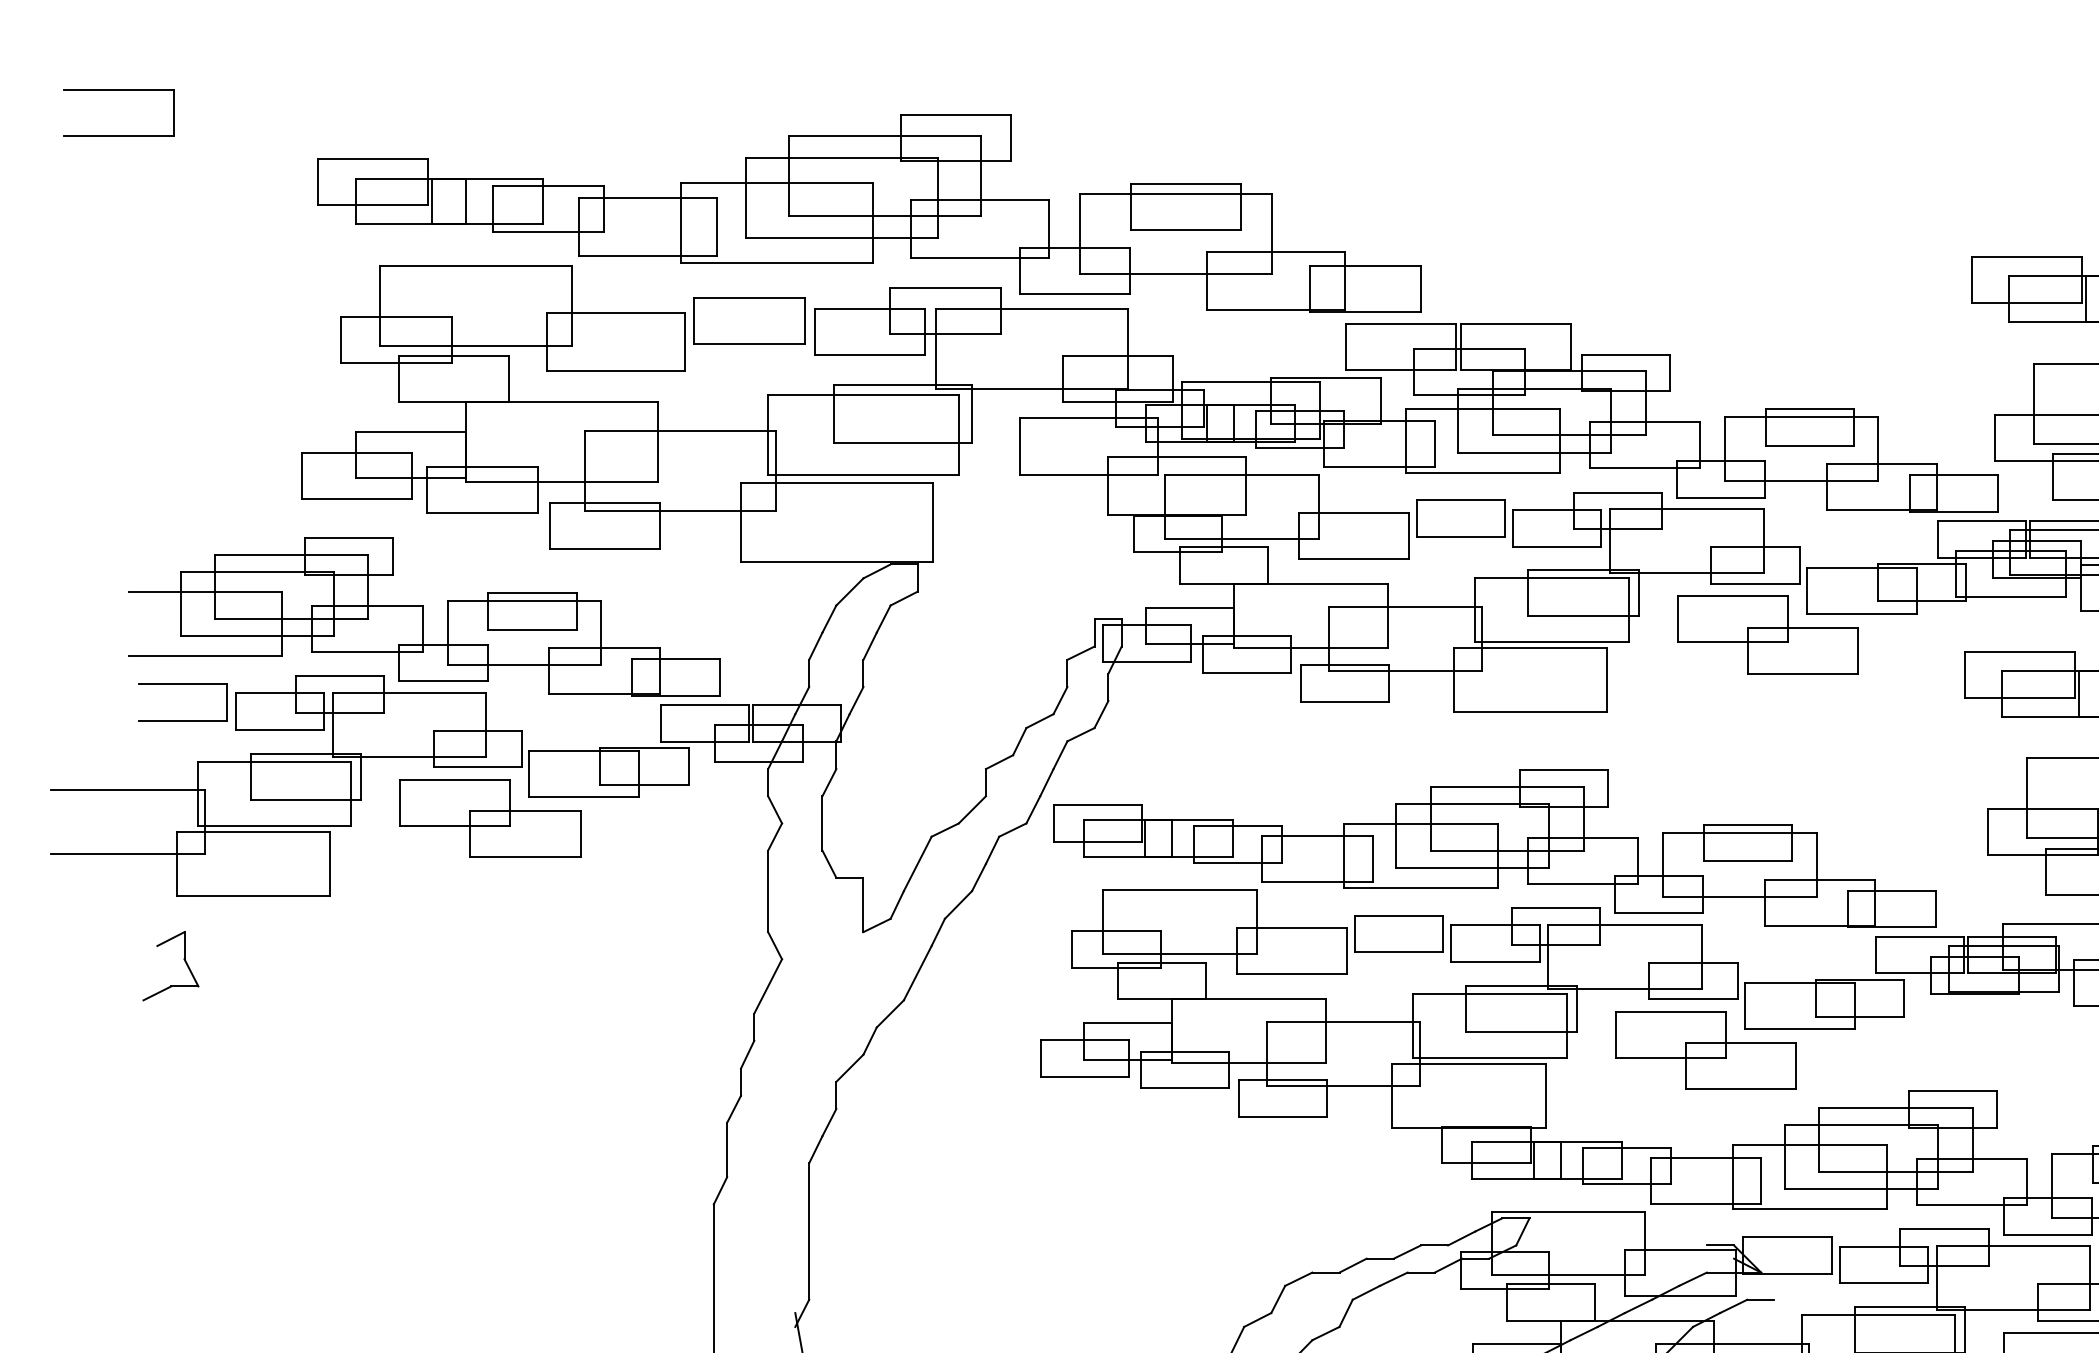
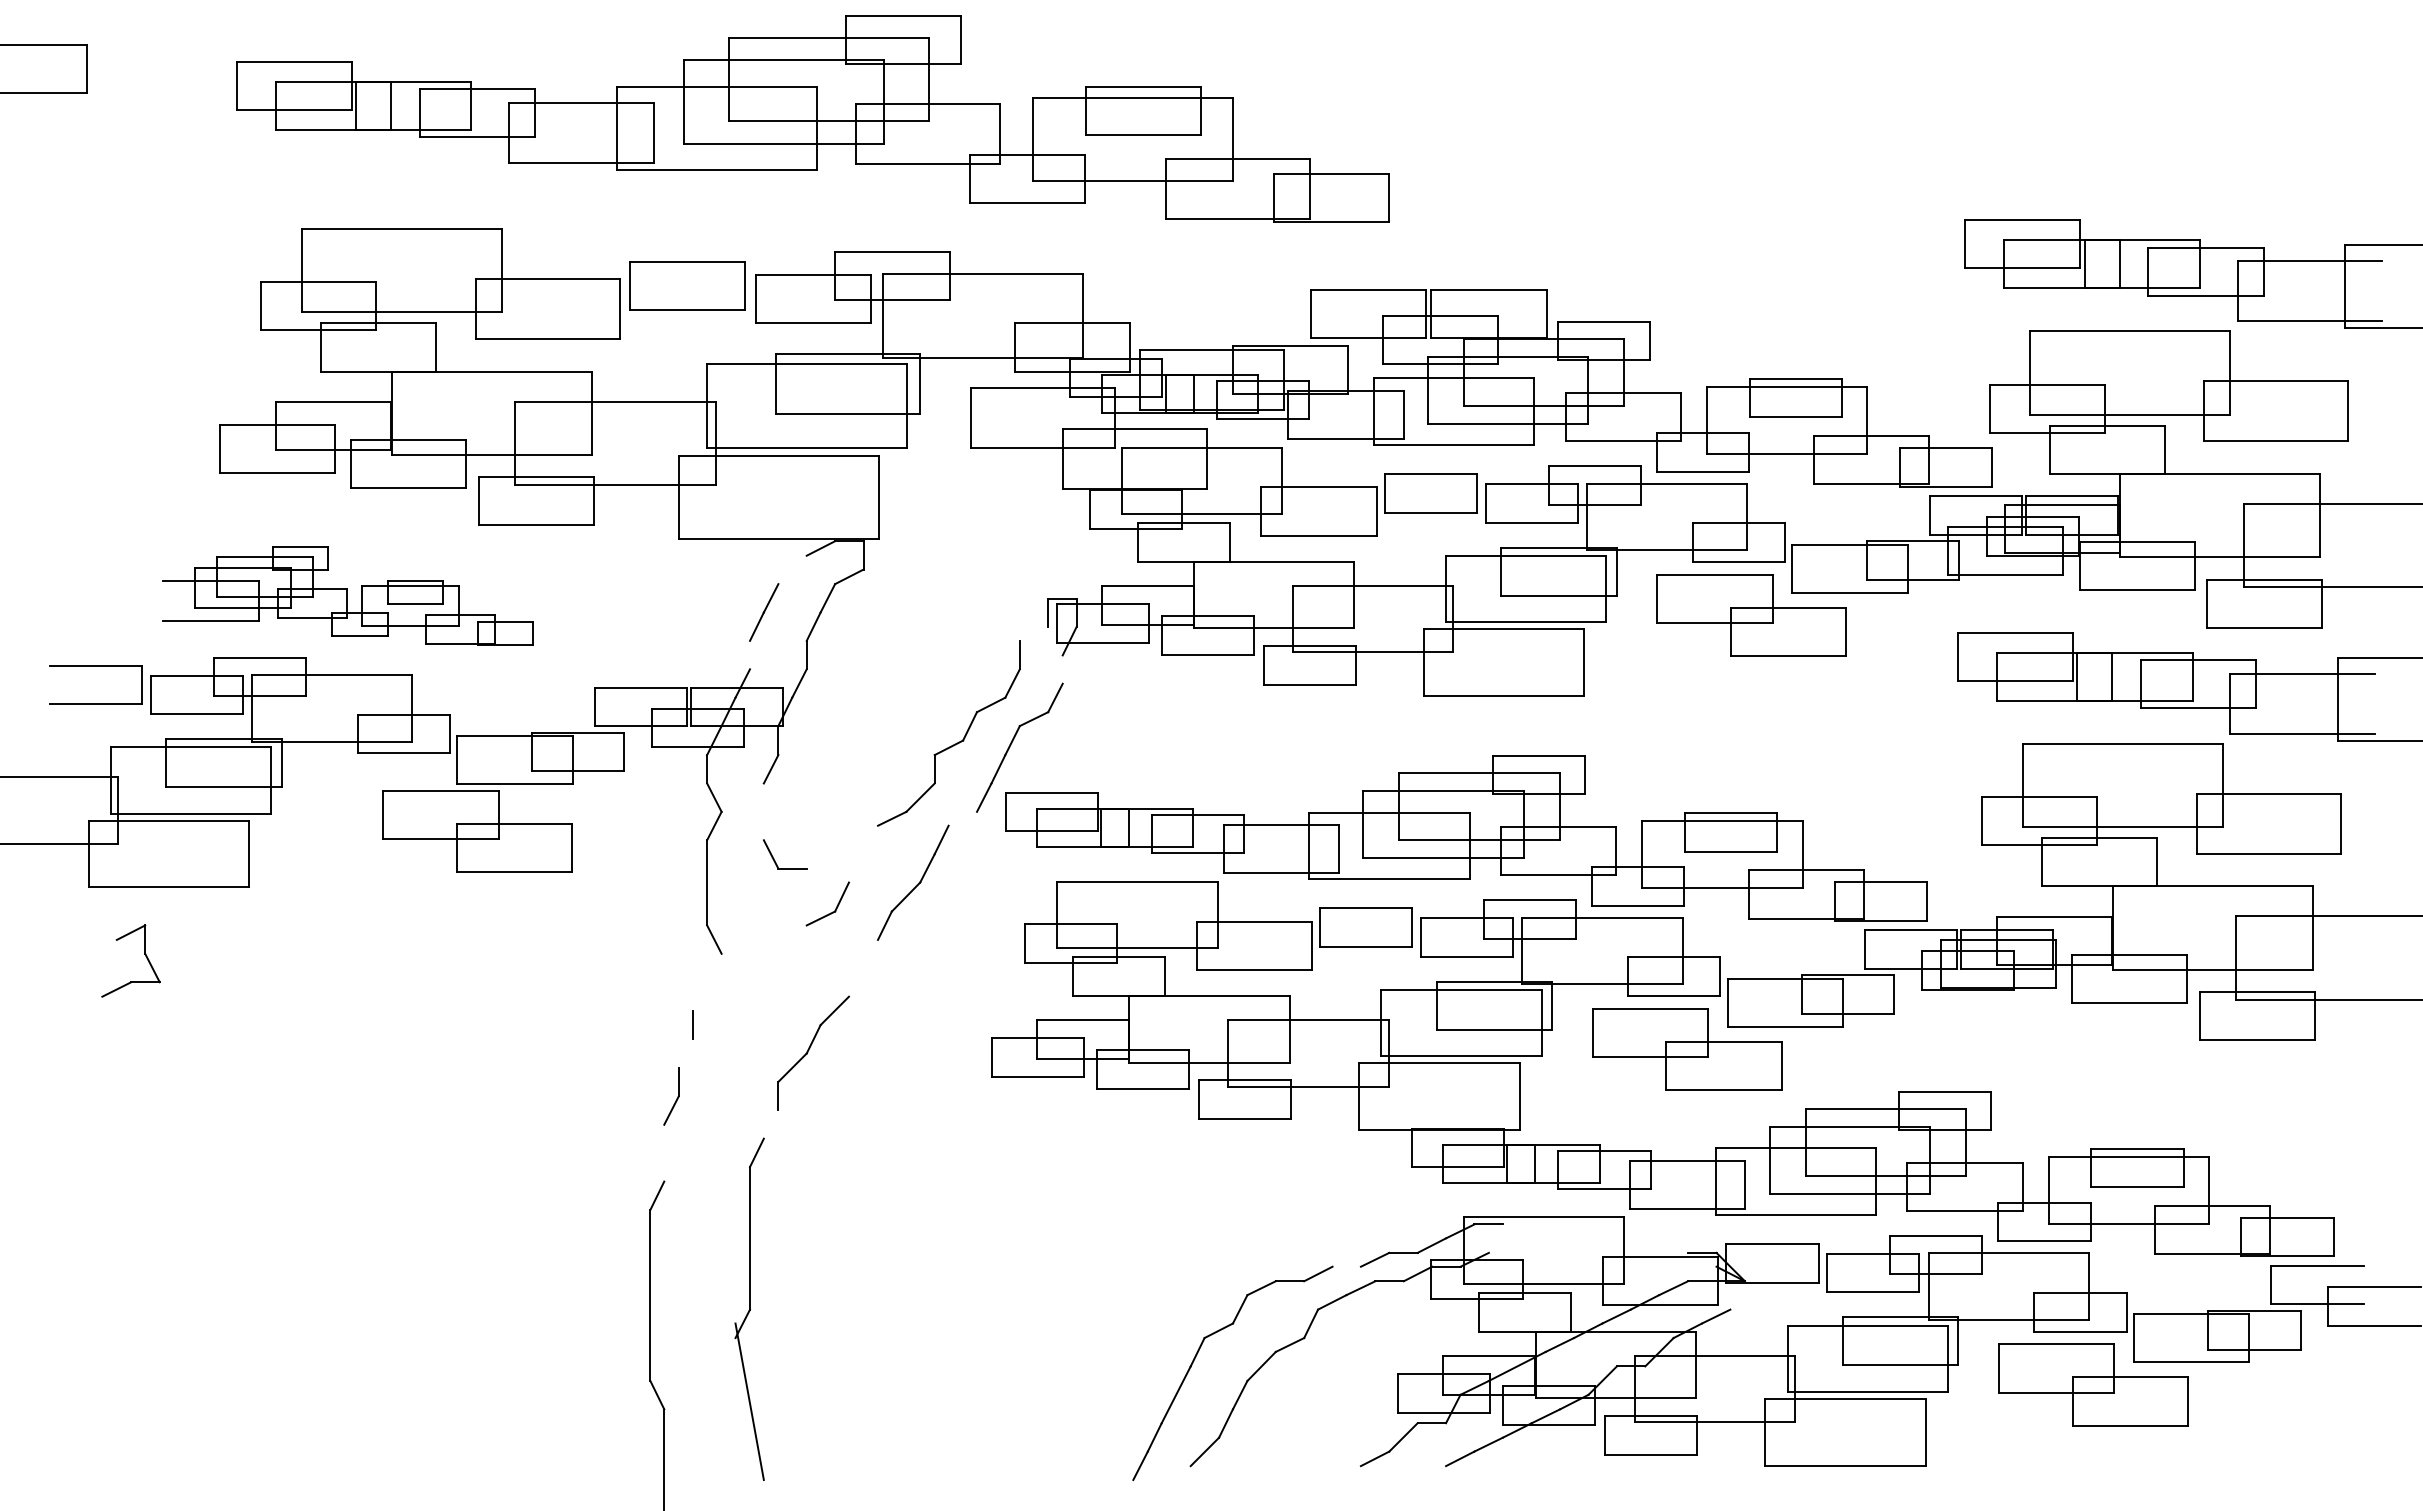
part: (868, 213) -> (812, 118), moved
line: (849, 591) -> (792, 569), removed
part: (424, 616) -> (347, 595), size x0.6
line: (1080, 652) -> (1033, 633), removed
line: (809, 672) -> (750, 654), removed
line: (1108, 687) -> (1062, 669), removed
part: (490, 818) -> (477, 831), moved
line: (822, 823) -> (763, 811), removed
line: (1012, 829) -> (962, 818), removed
line: (917, 863) -> (863, 853), removed
line: (863, 904) -> (806, 896), removed
part: (183, 959) -> (144, 954), moved
line: (917, 972) -> (863, 967), removed
line: (767, 985) -> (706, 981), removed
line: (747, 1054) -> (685, 1053), removed
line: (828, 1122) -> (770, 1124), removed
line: (727, 1149) -> (664, 1152), removed
line: (1522, 1231) -> (1495, 1238), removed
line: (1379, 1258) -> (1346, 1266), removed
line: (1760, 1299) -> (1744, 1309), removed

